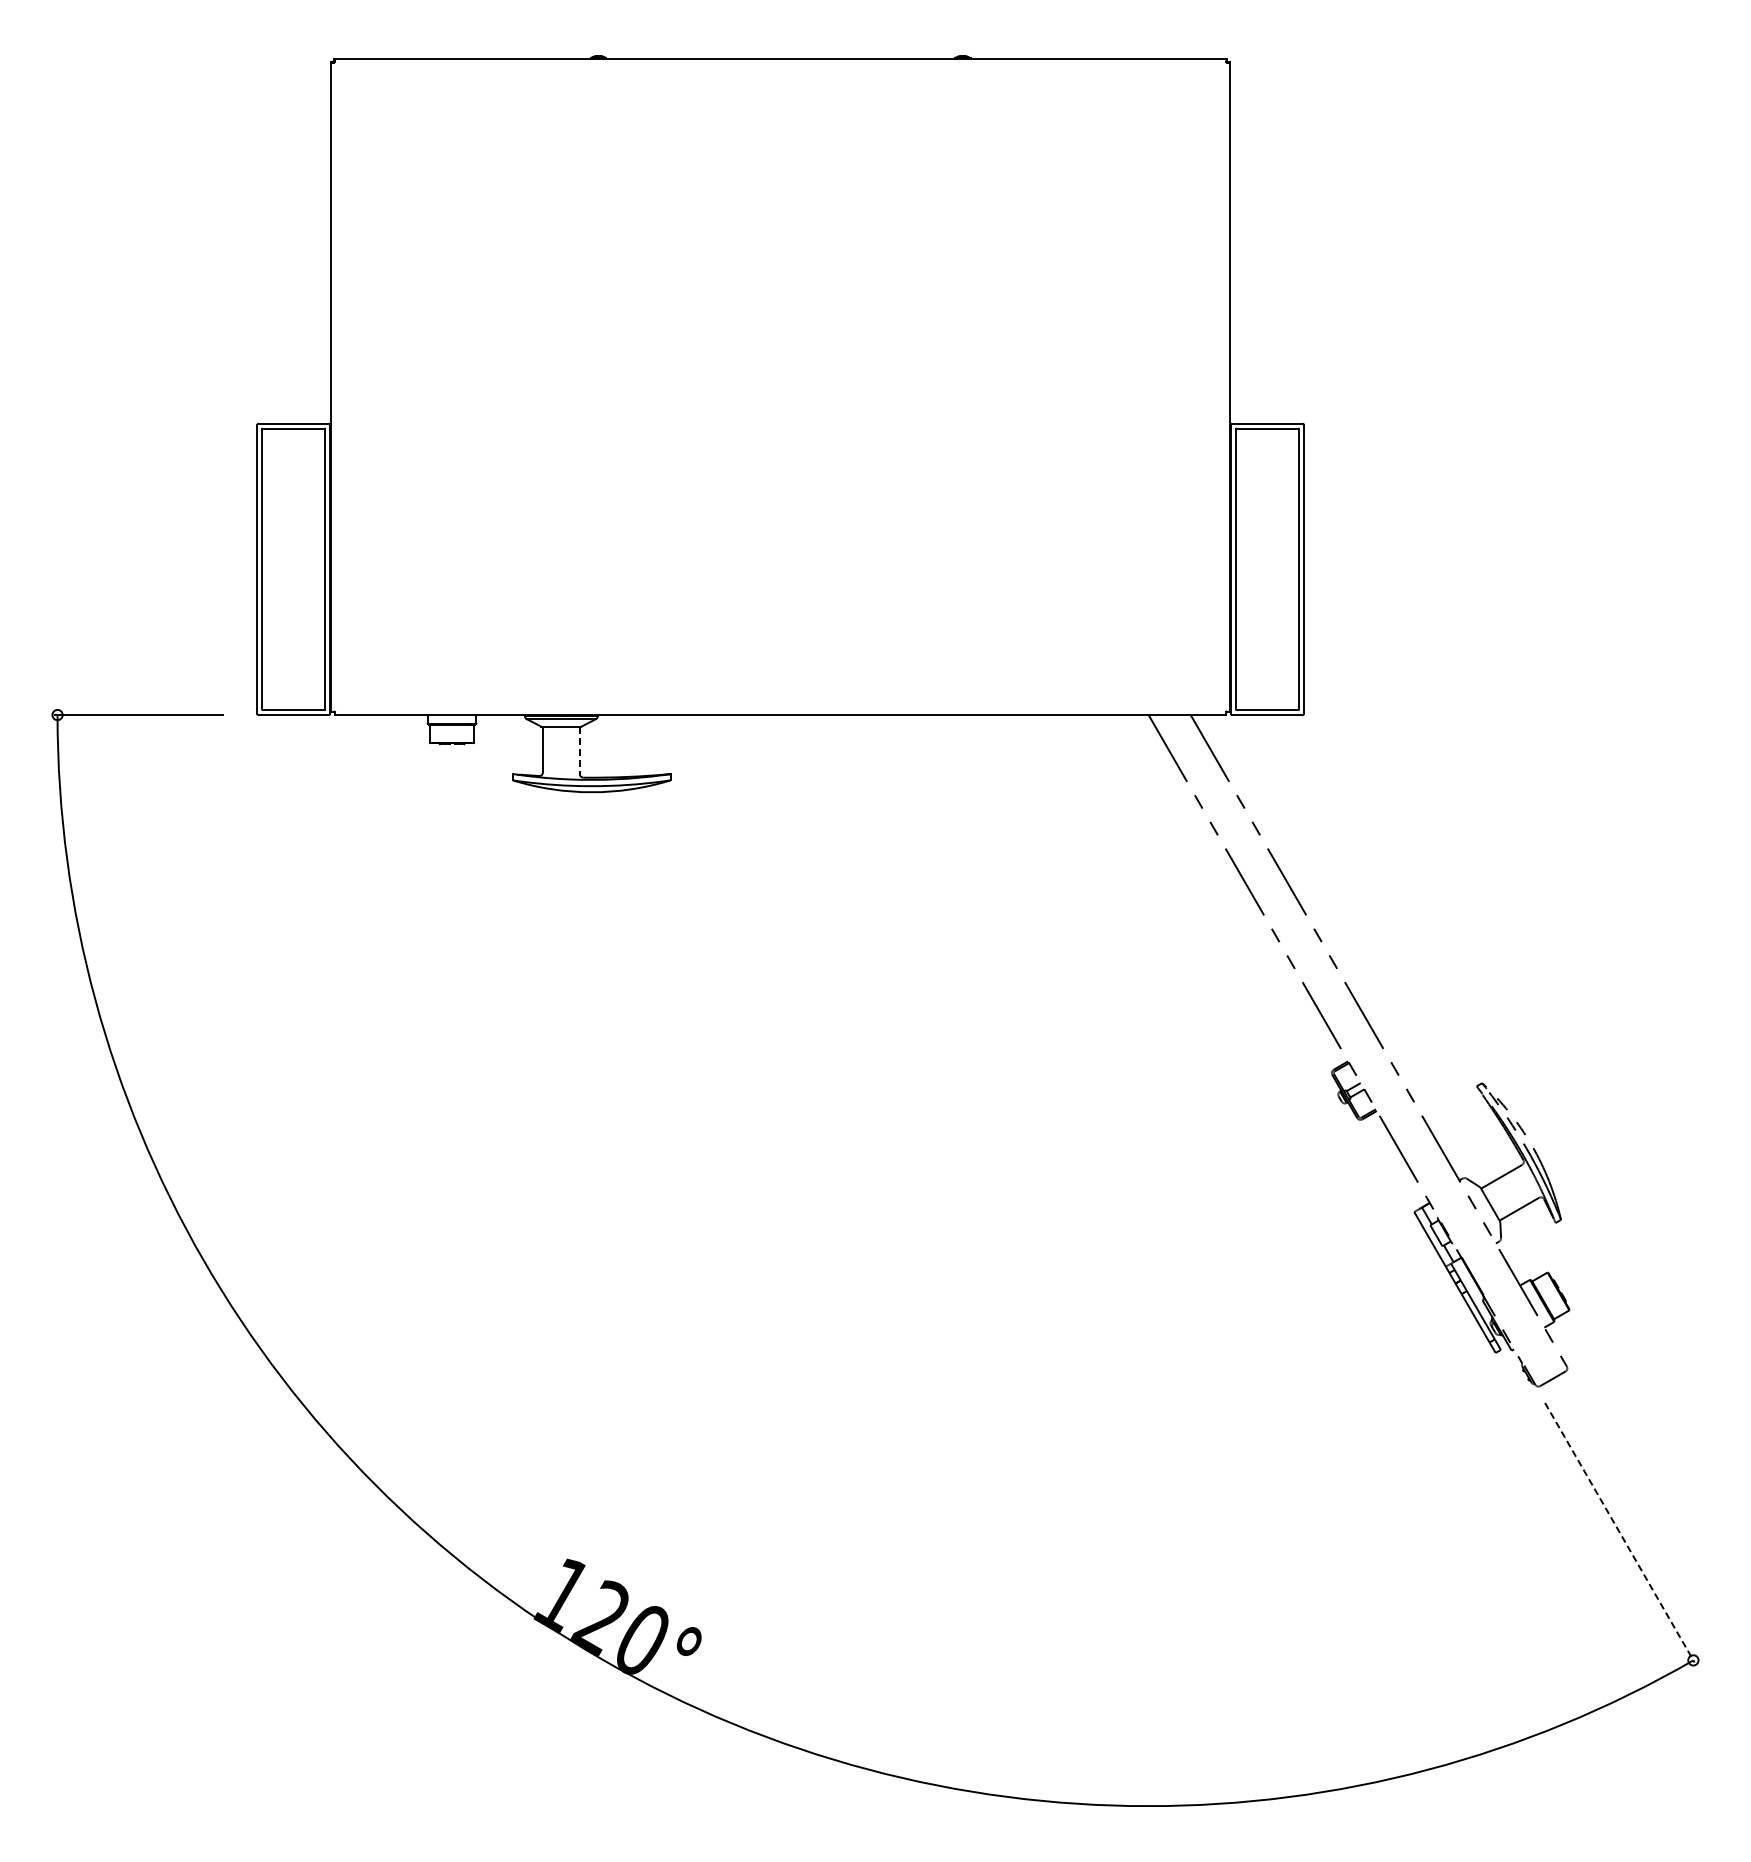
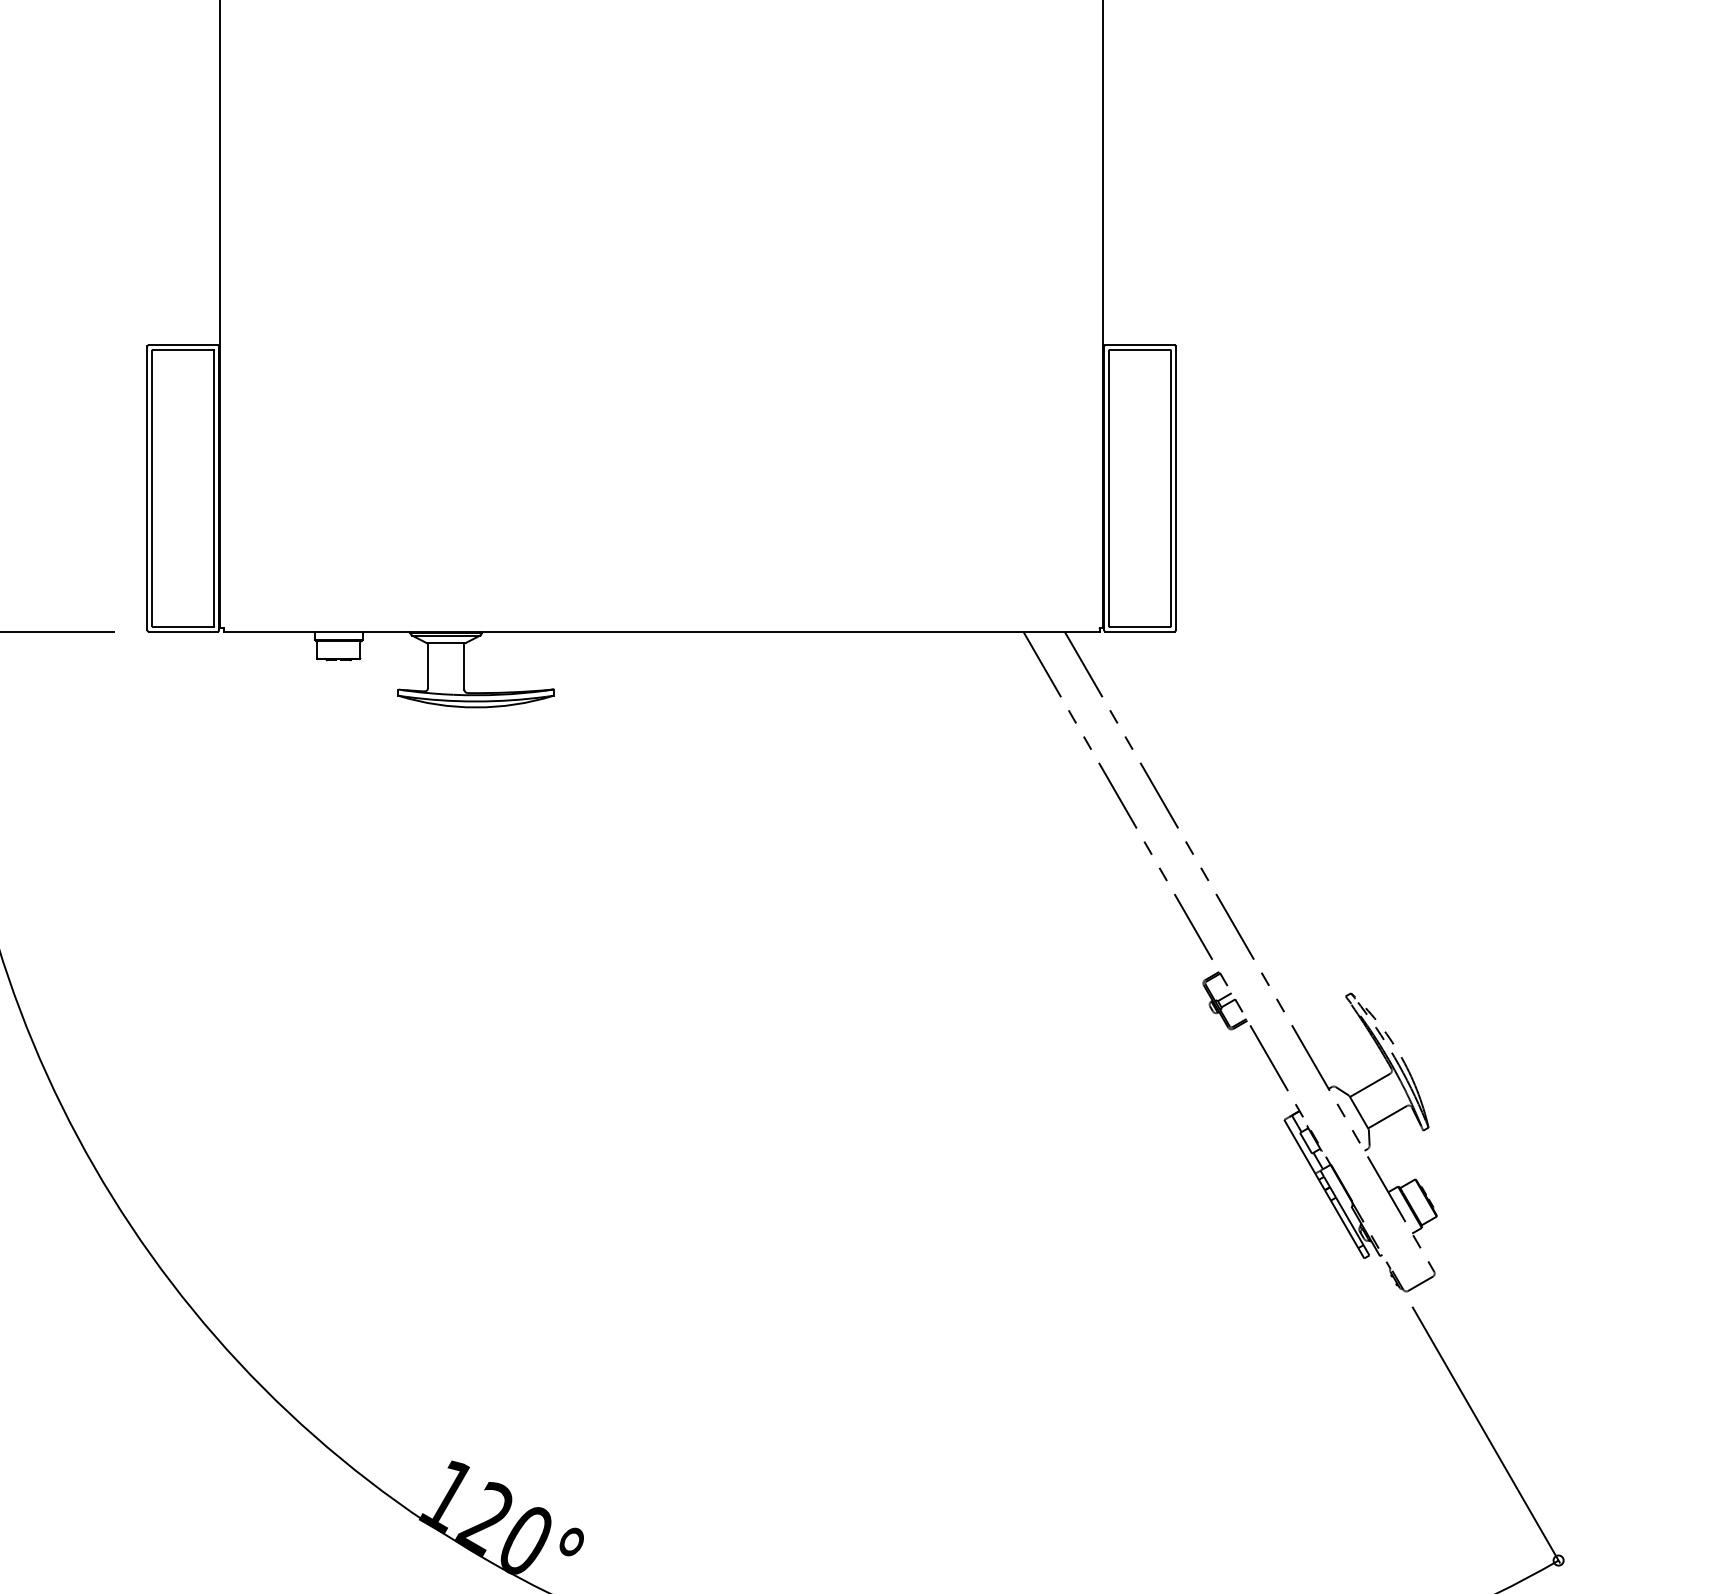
line: (579, 750) -> (463, 666), dashed -> solid
line: (1619, 1532) -> (1486, 1434), dashed -> solid

